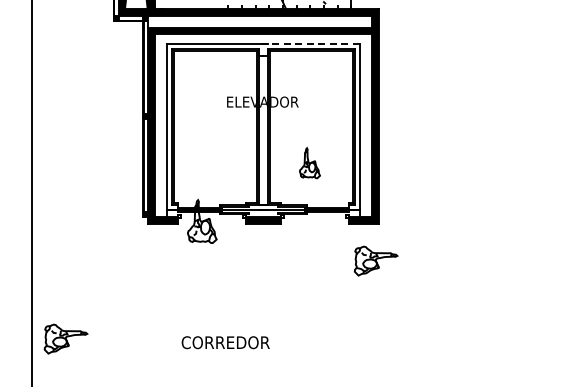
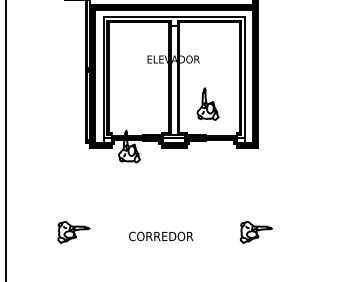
line: (309, 44) -> (207, 17), dashed -> solid
part: (309, 162) -> (207, 103), size x1.43
part: (376, 260) -> (256, 231), moved
part: (65, 338) -> (73, 231), moved
text: (225, 342) -> (161, 236), moved

